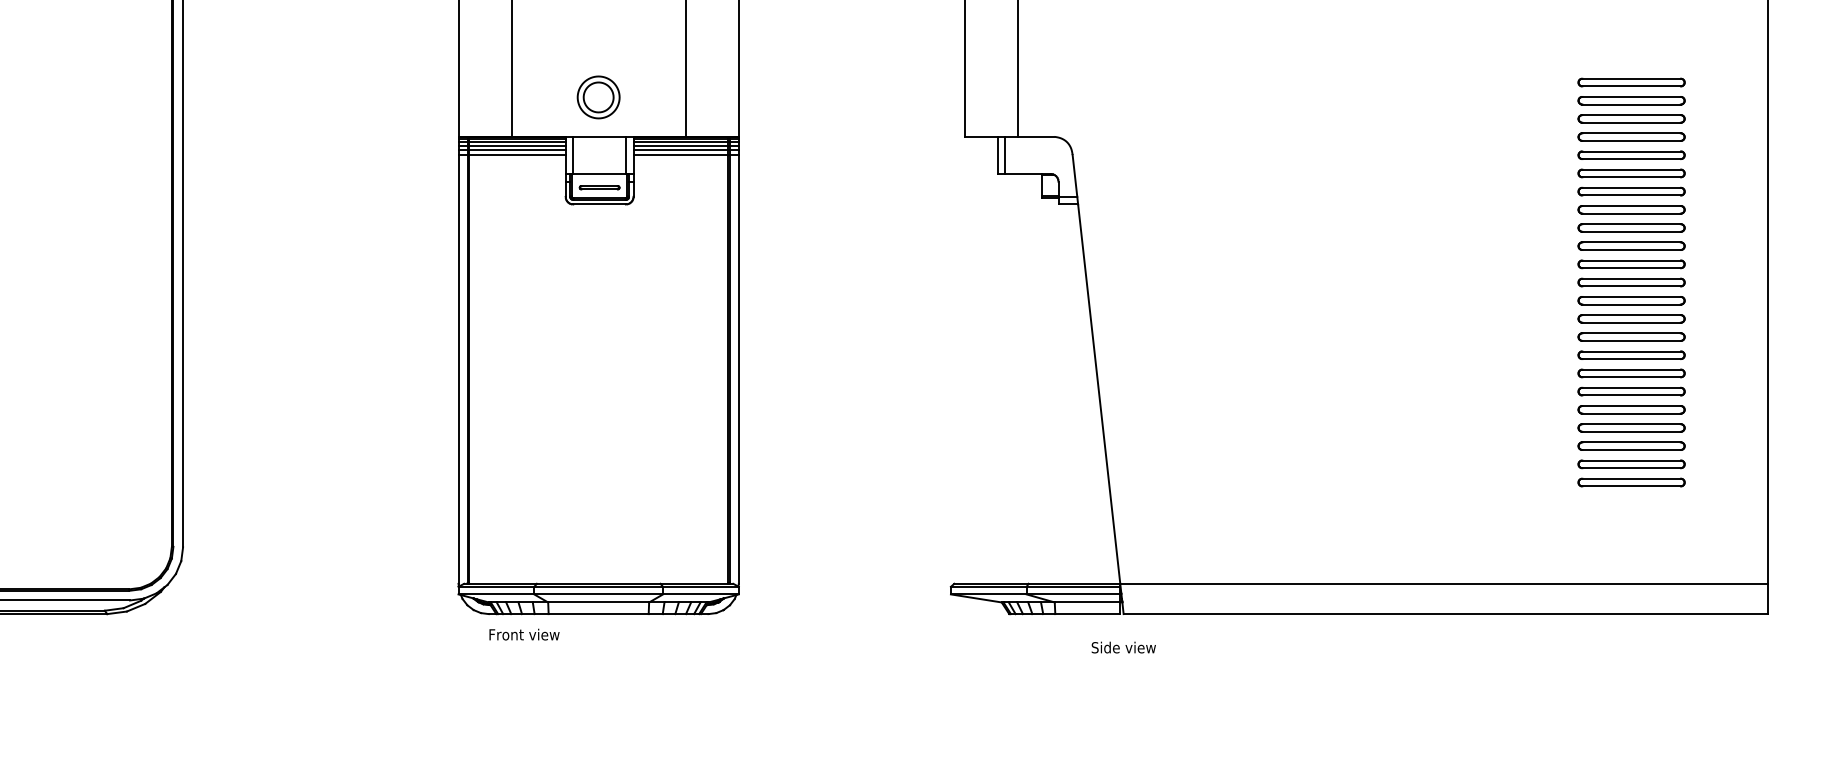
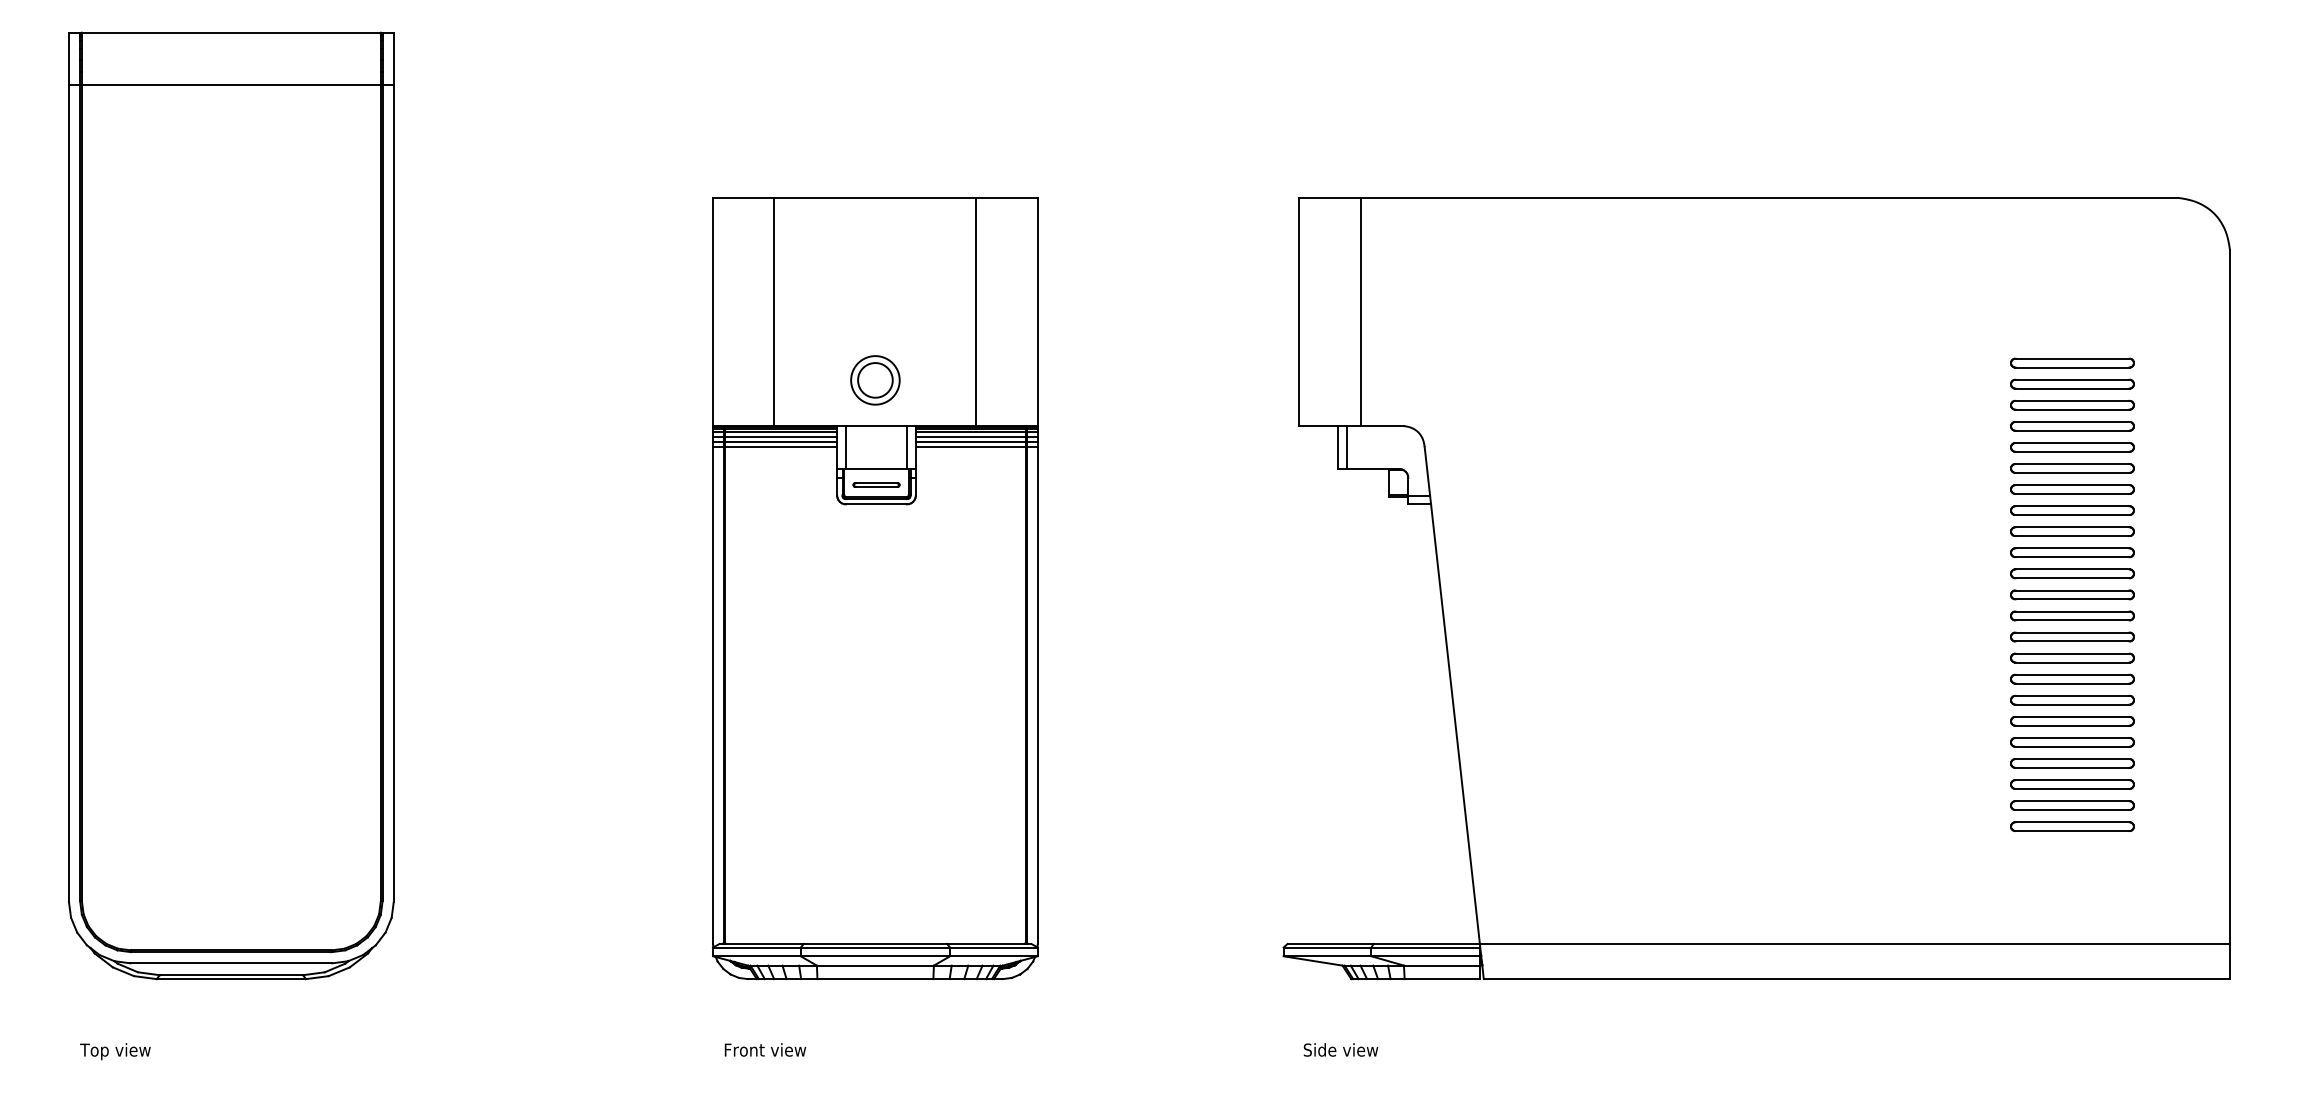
text: (524, 634) -> (765, 1049), moved
text: (1123, 647) -> (1340, 1049), moved

